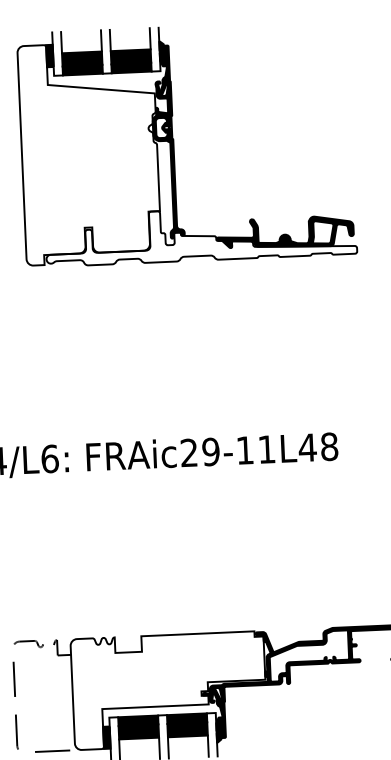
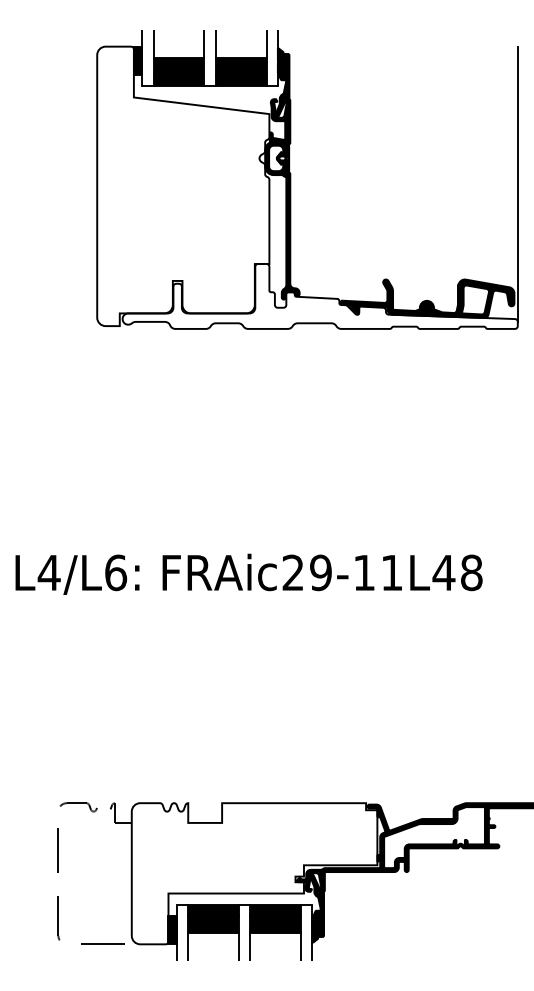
line: (352, 139) -> (517, 183), added

